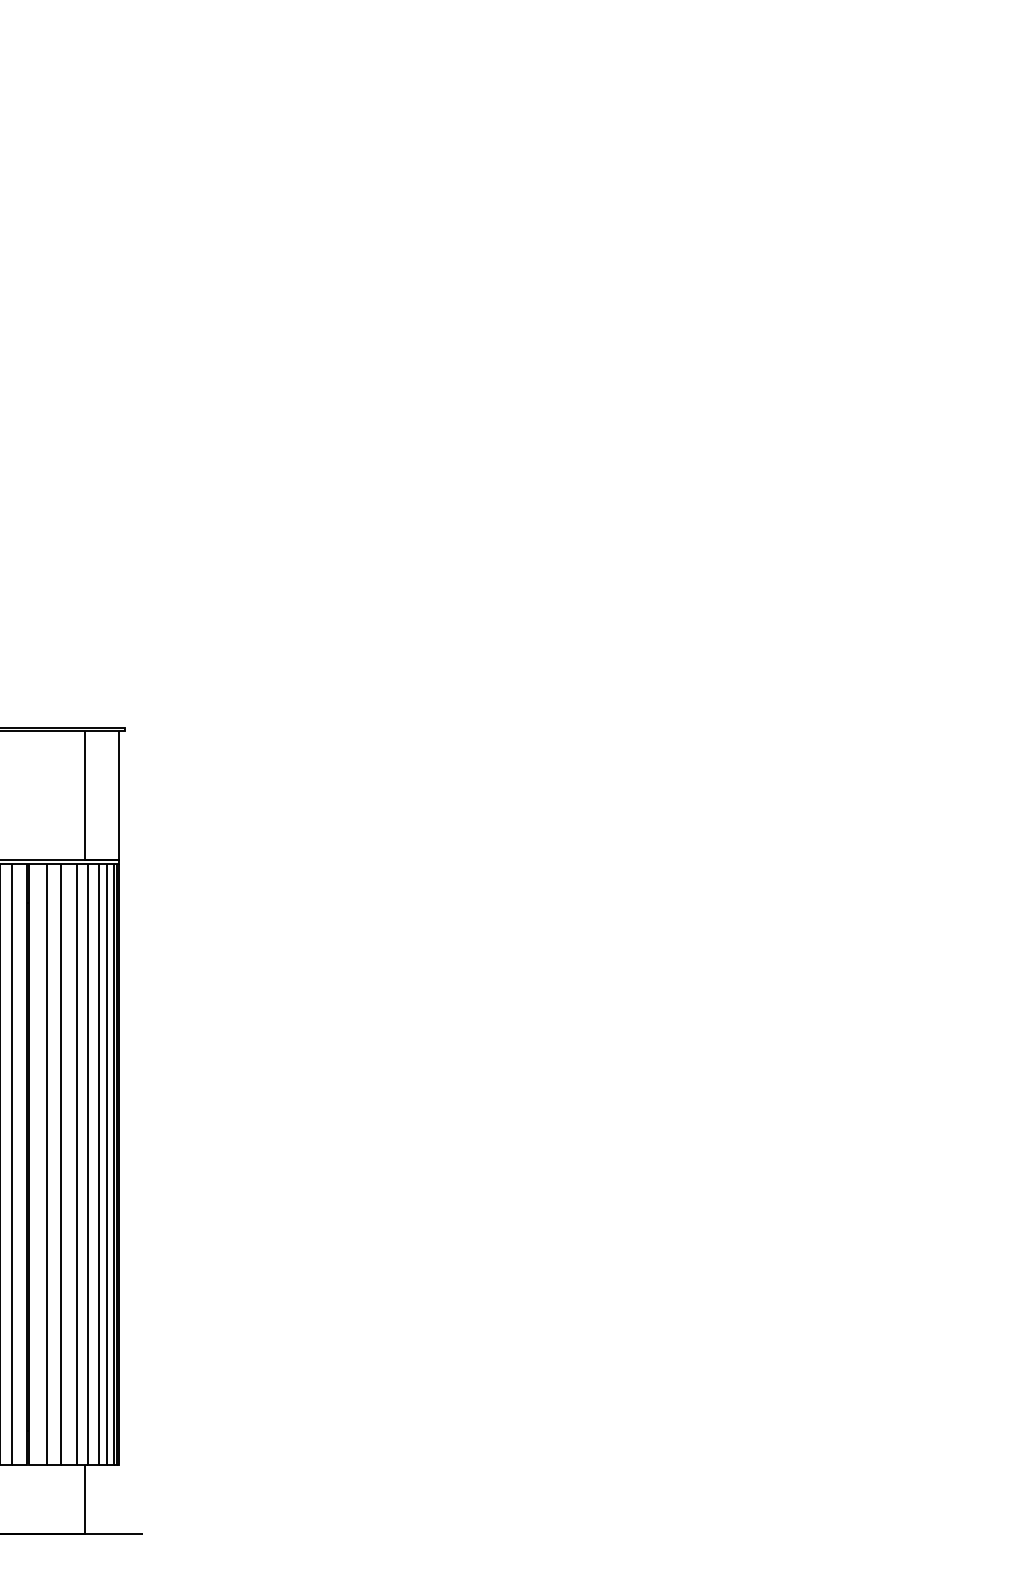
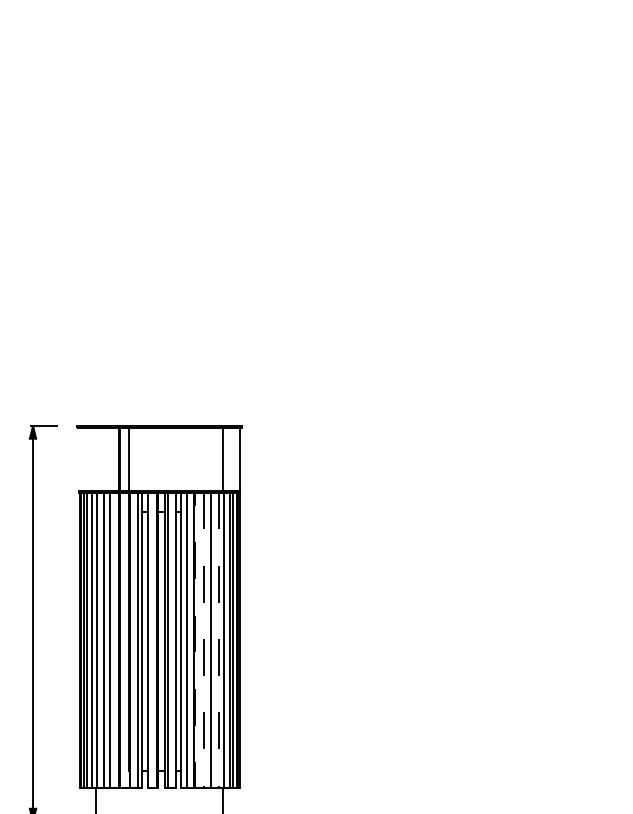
line: (76, 1175) -> (218, 645), solid -> dashed
line: (37, 1464) -> (199, 787), solid -> dashed

